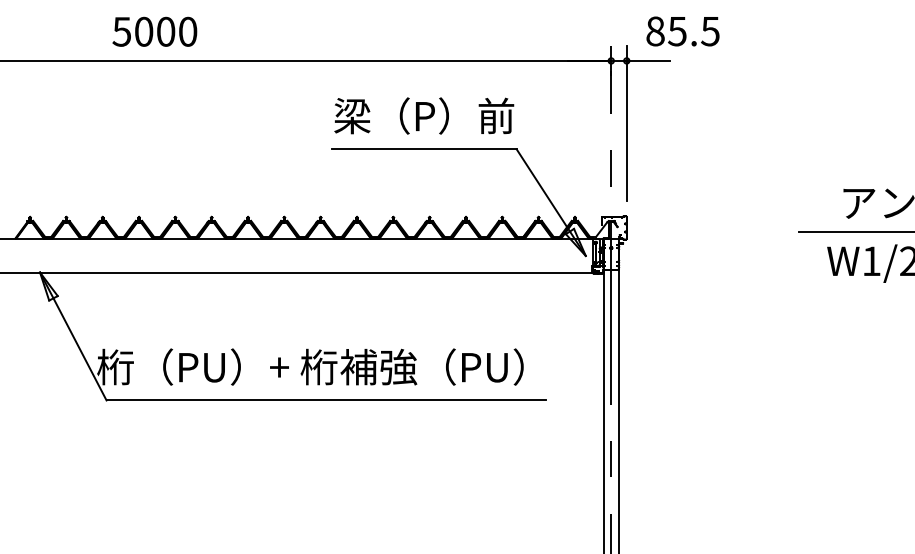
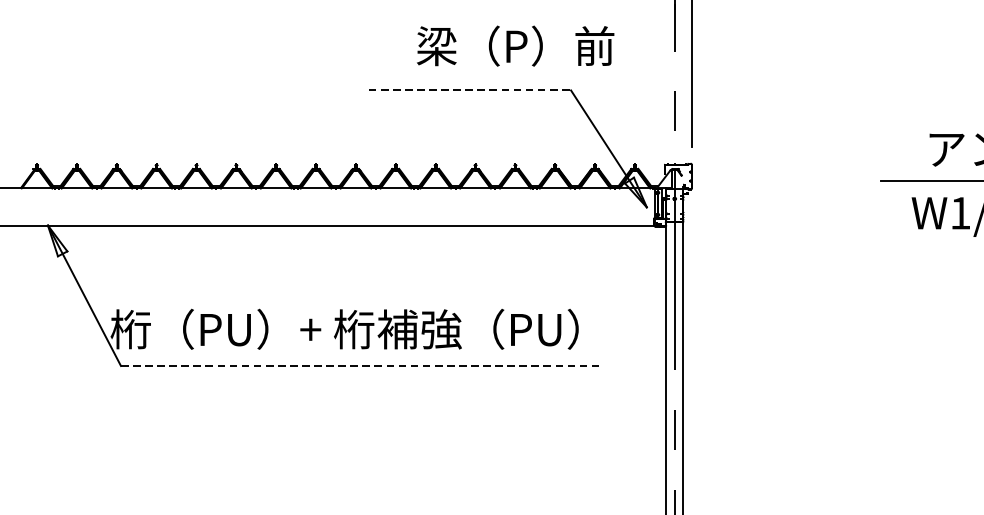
text: (424, 115) -> (515, 45), moved
line: (425, 149) -> (470, 90), solid -> dashed
line: (326, 400) -> (362, 366), solid -> dashed

